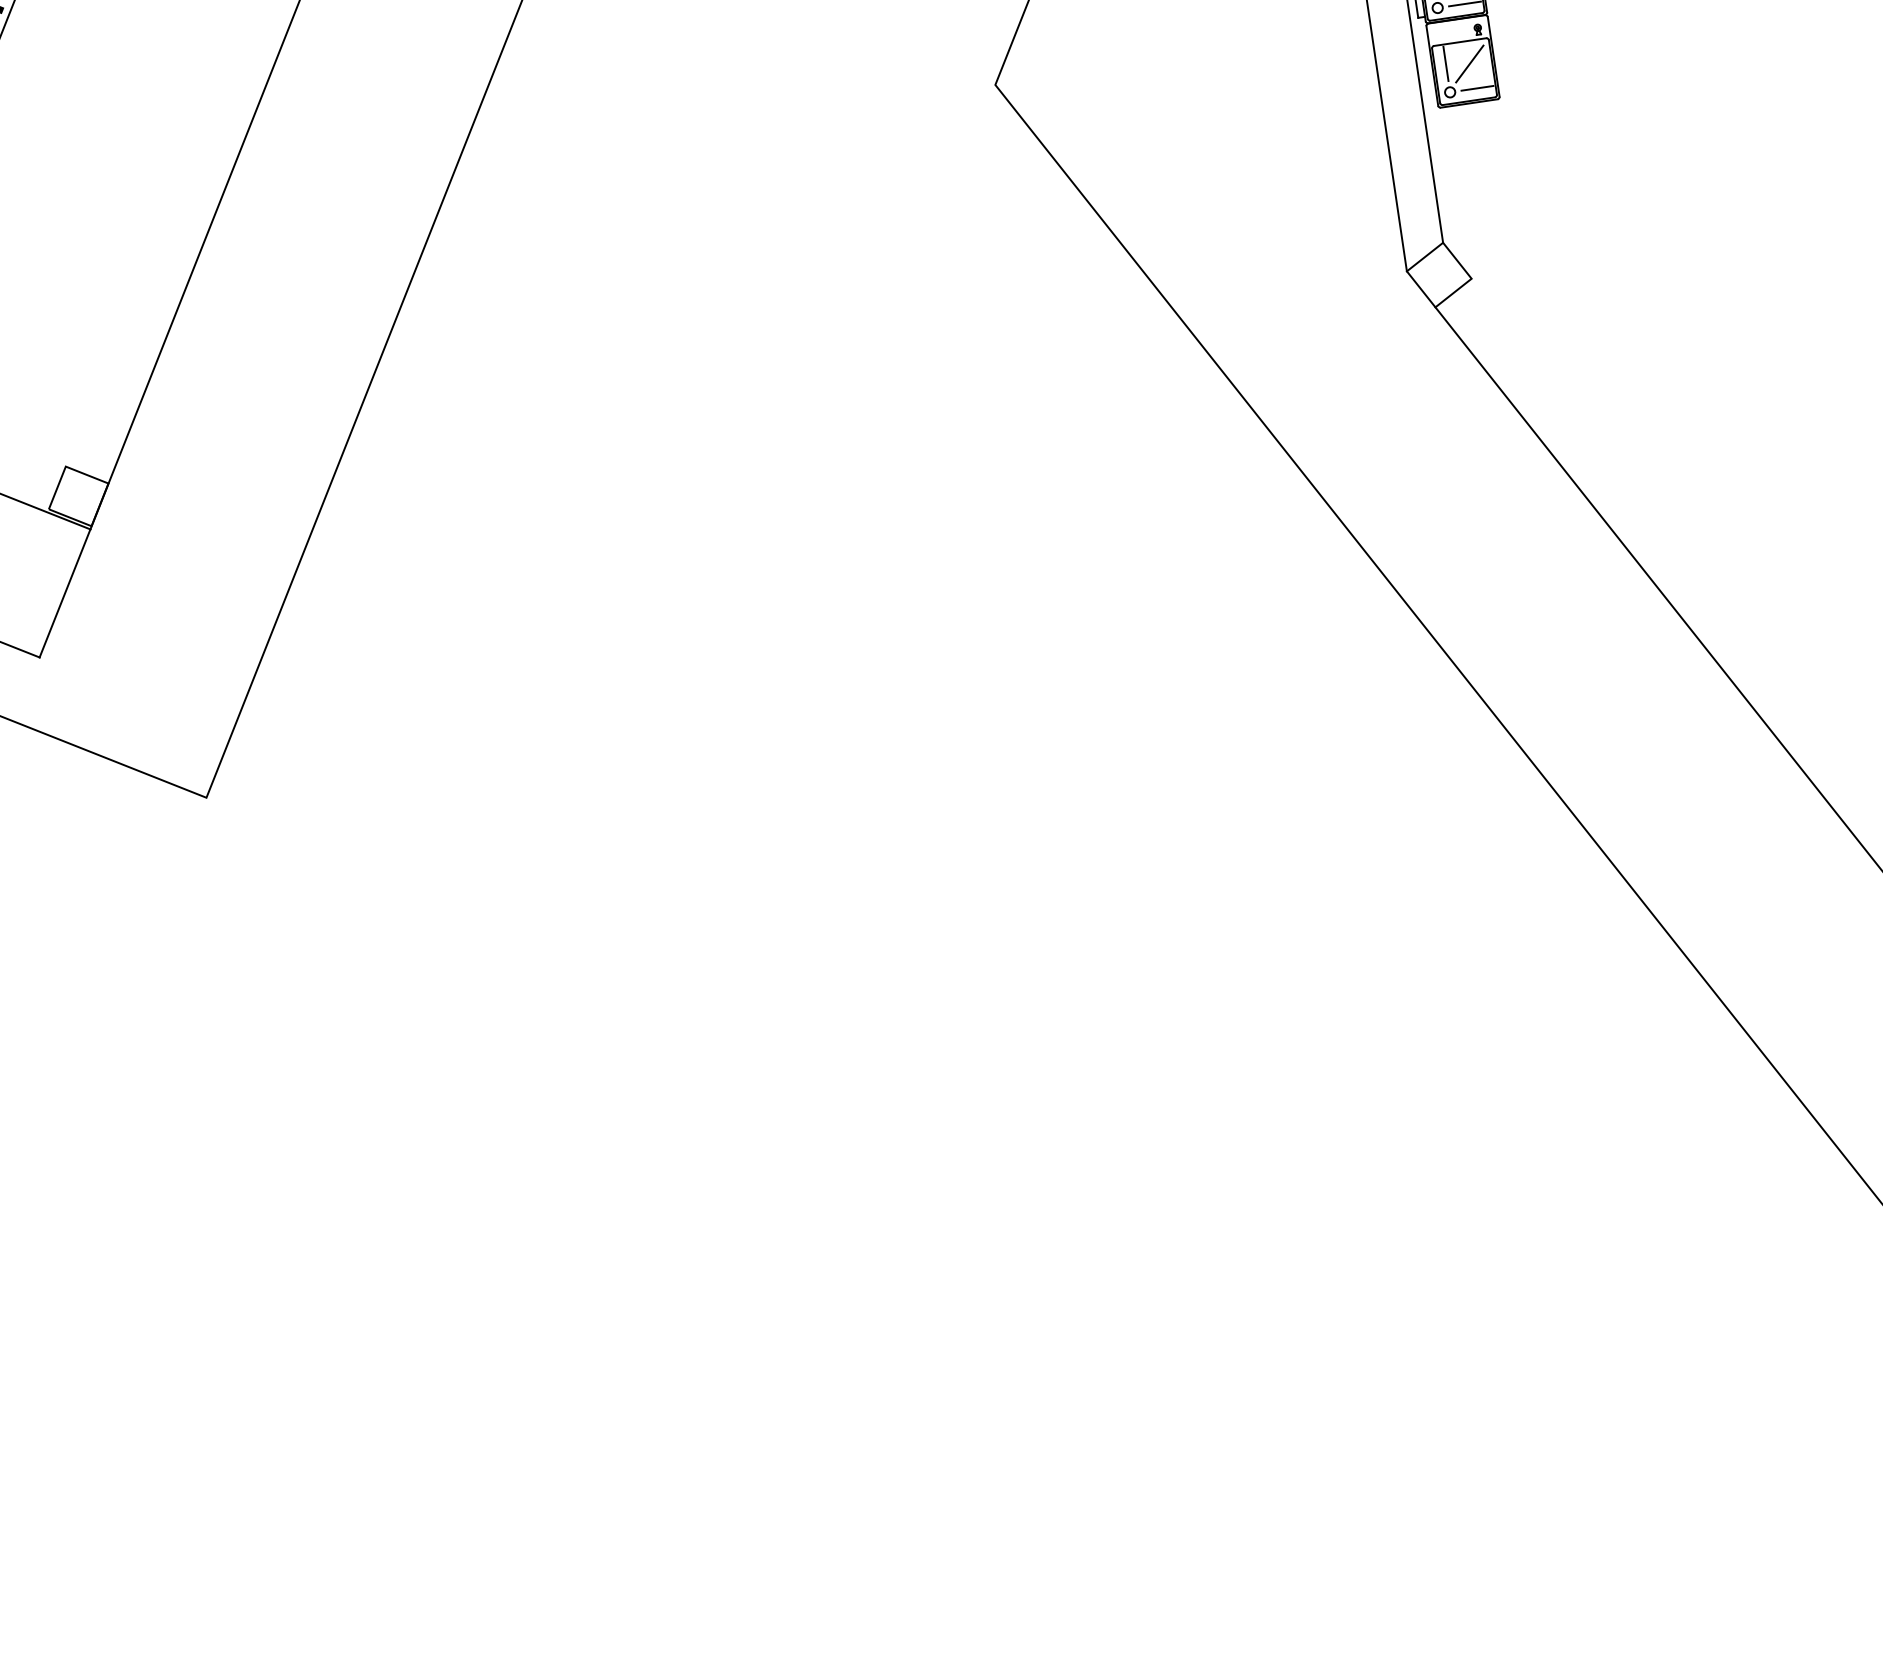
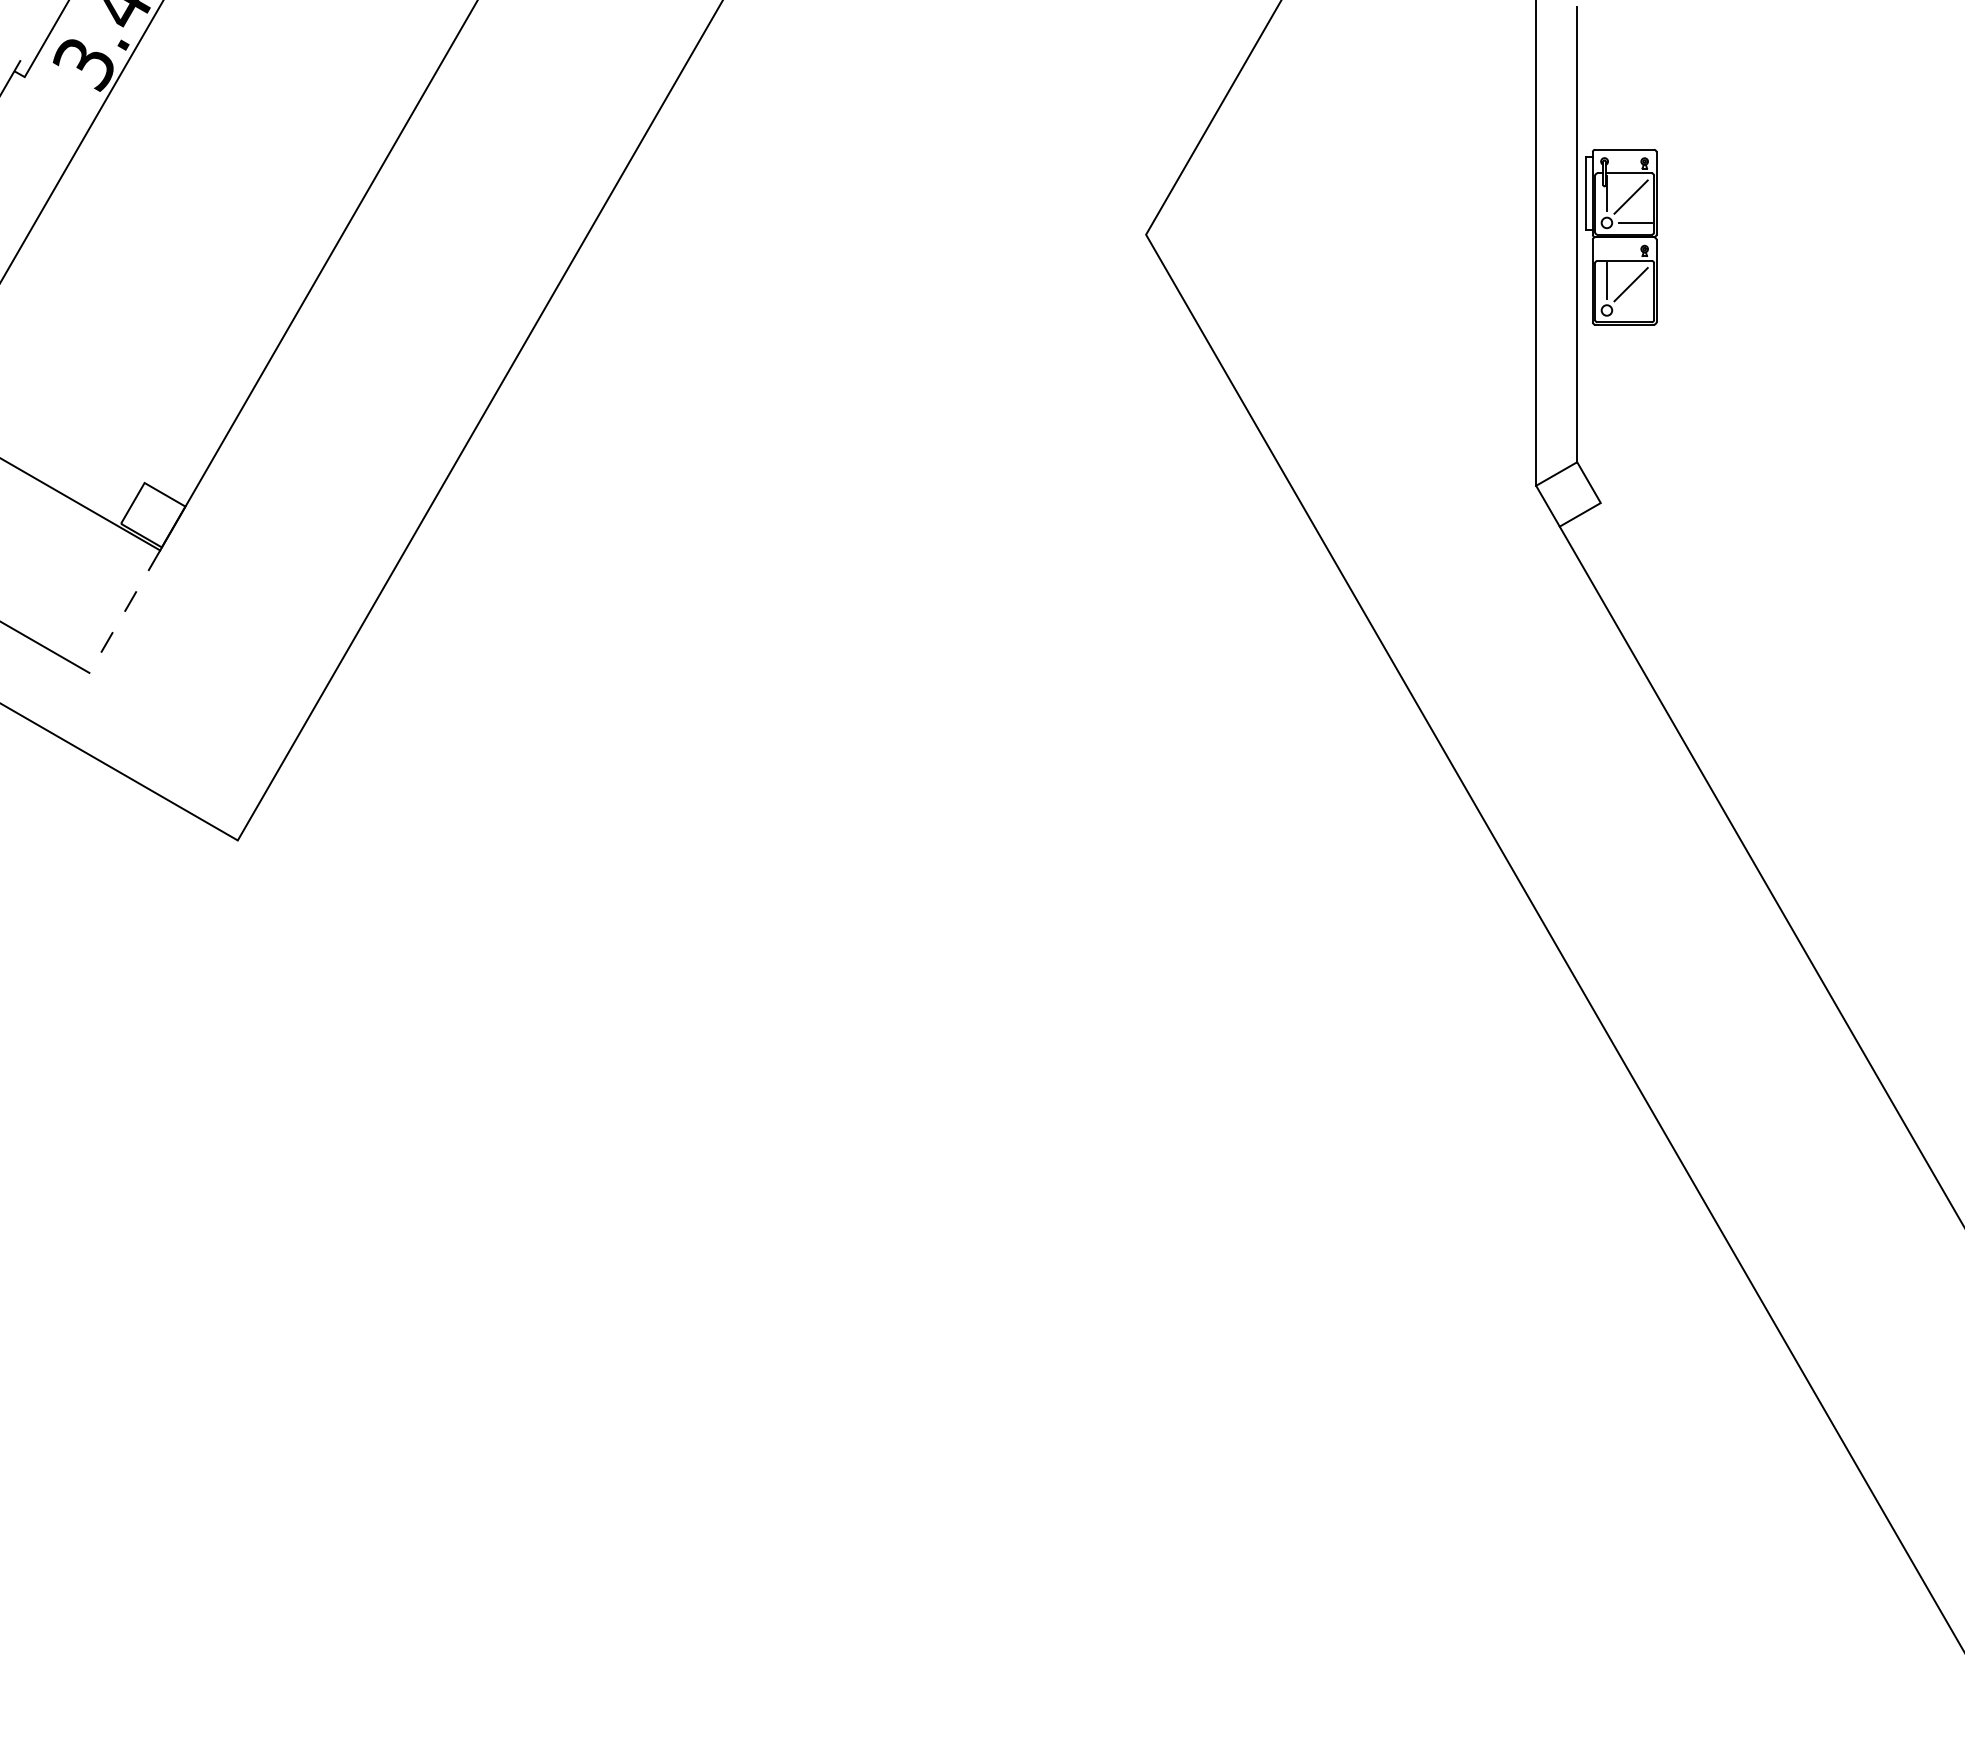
line: (1476, 88) -> (1634, 310), removed
line: (64, 593) -> (124, 611), solid -> dashed

